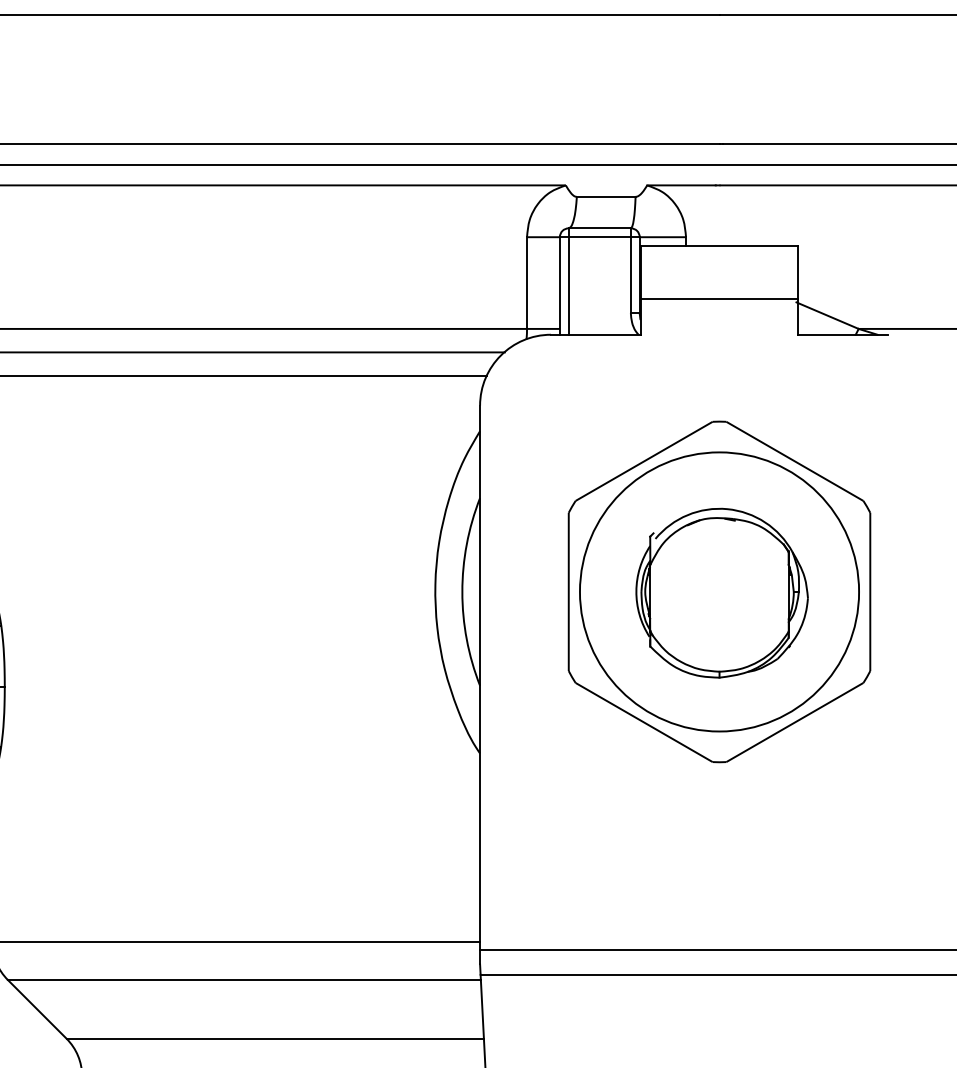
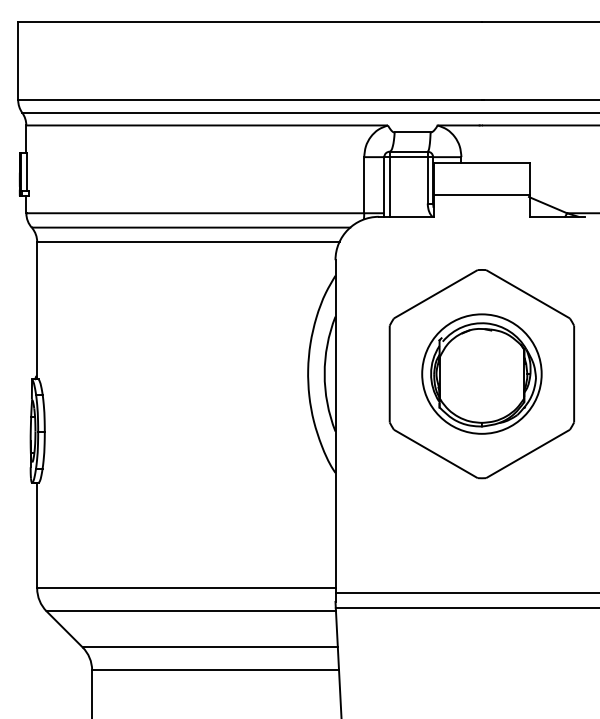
circle: (718, 590) -> (481, 373), size x0.7

